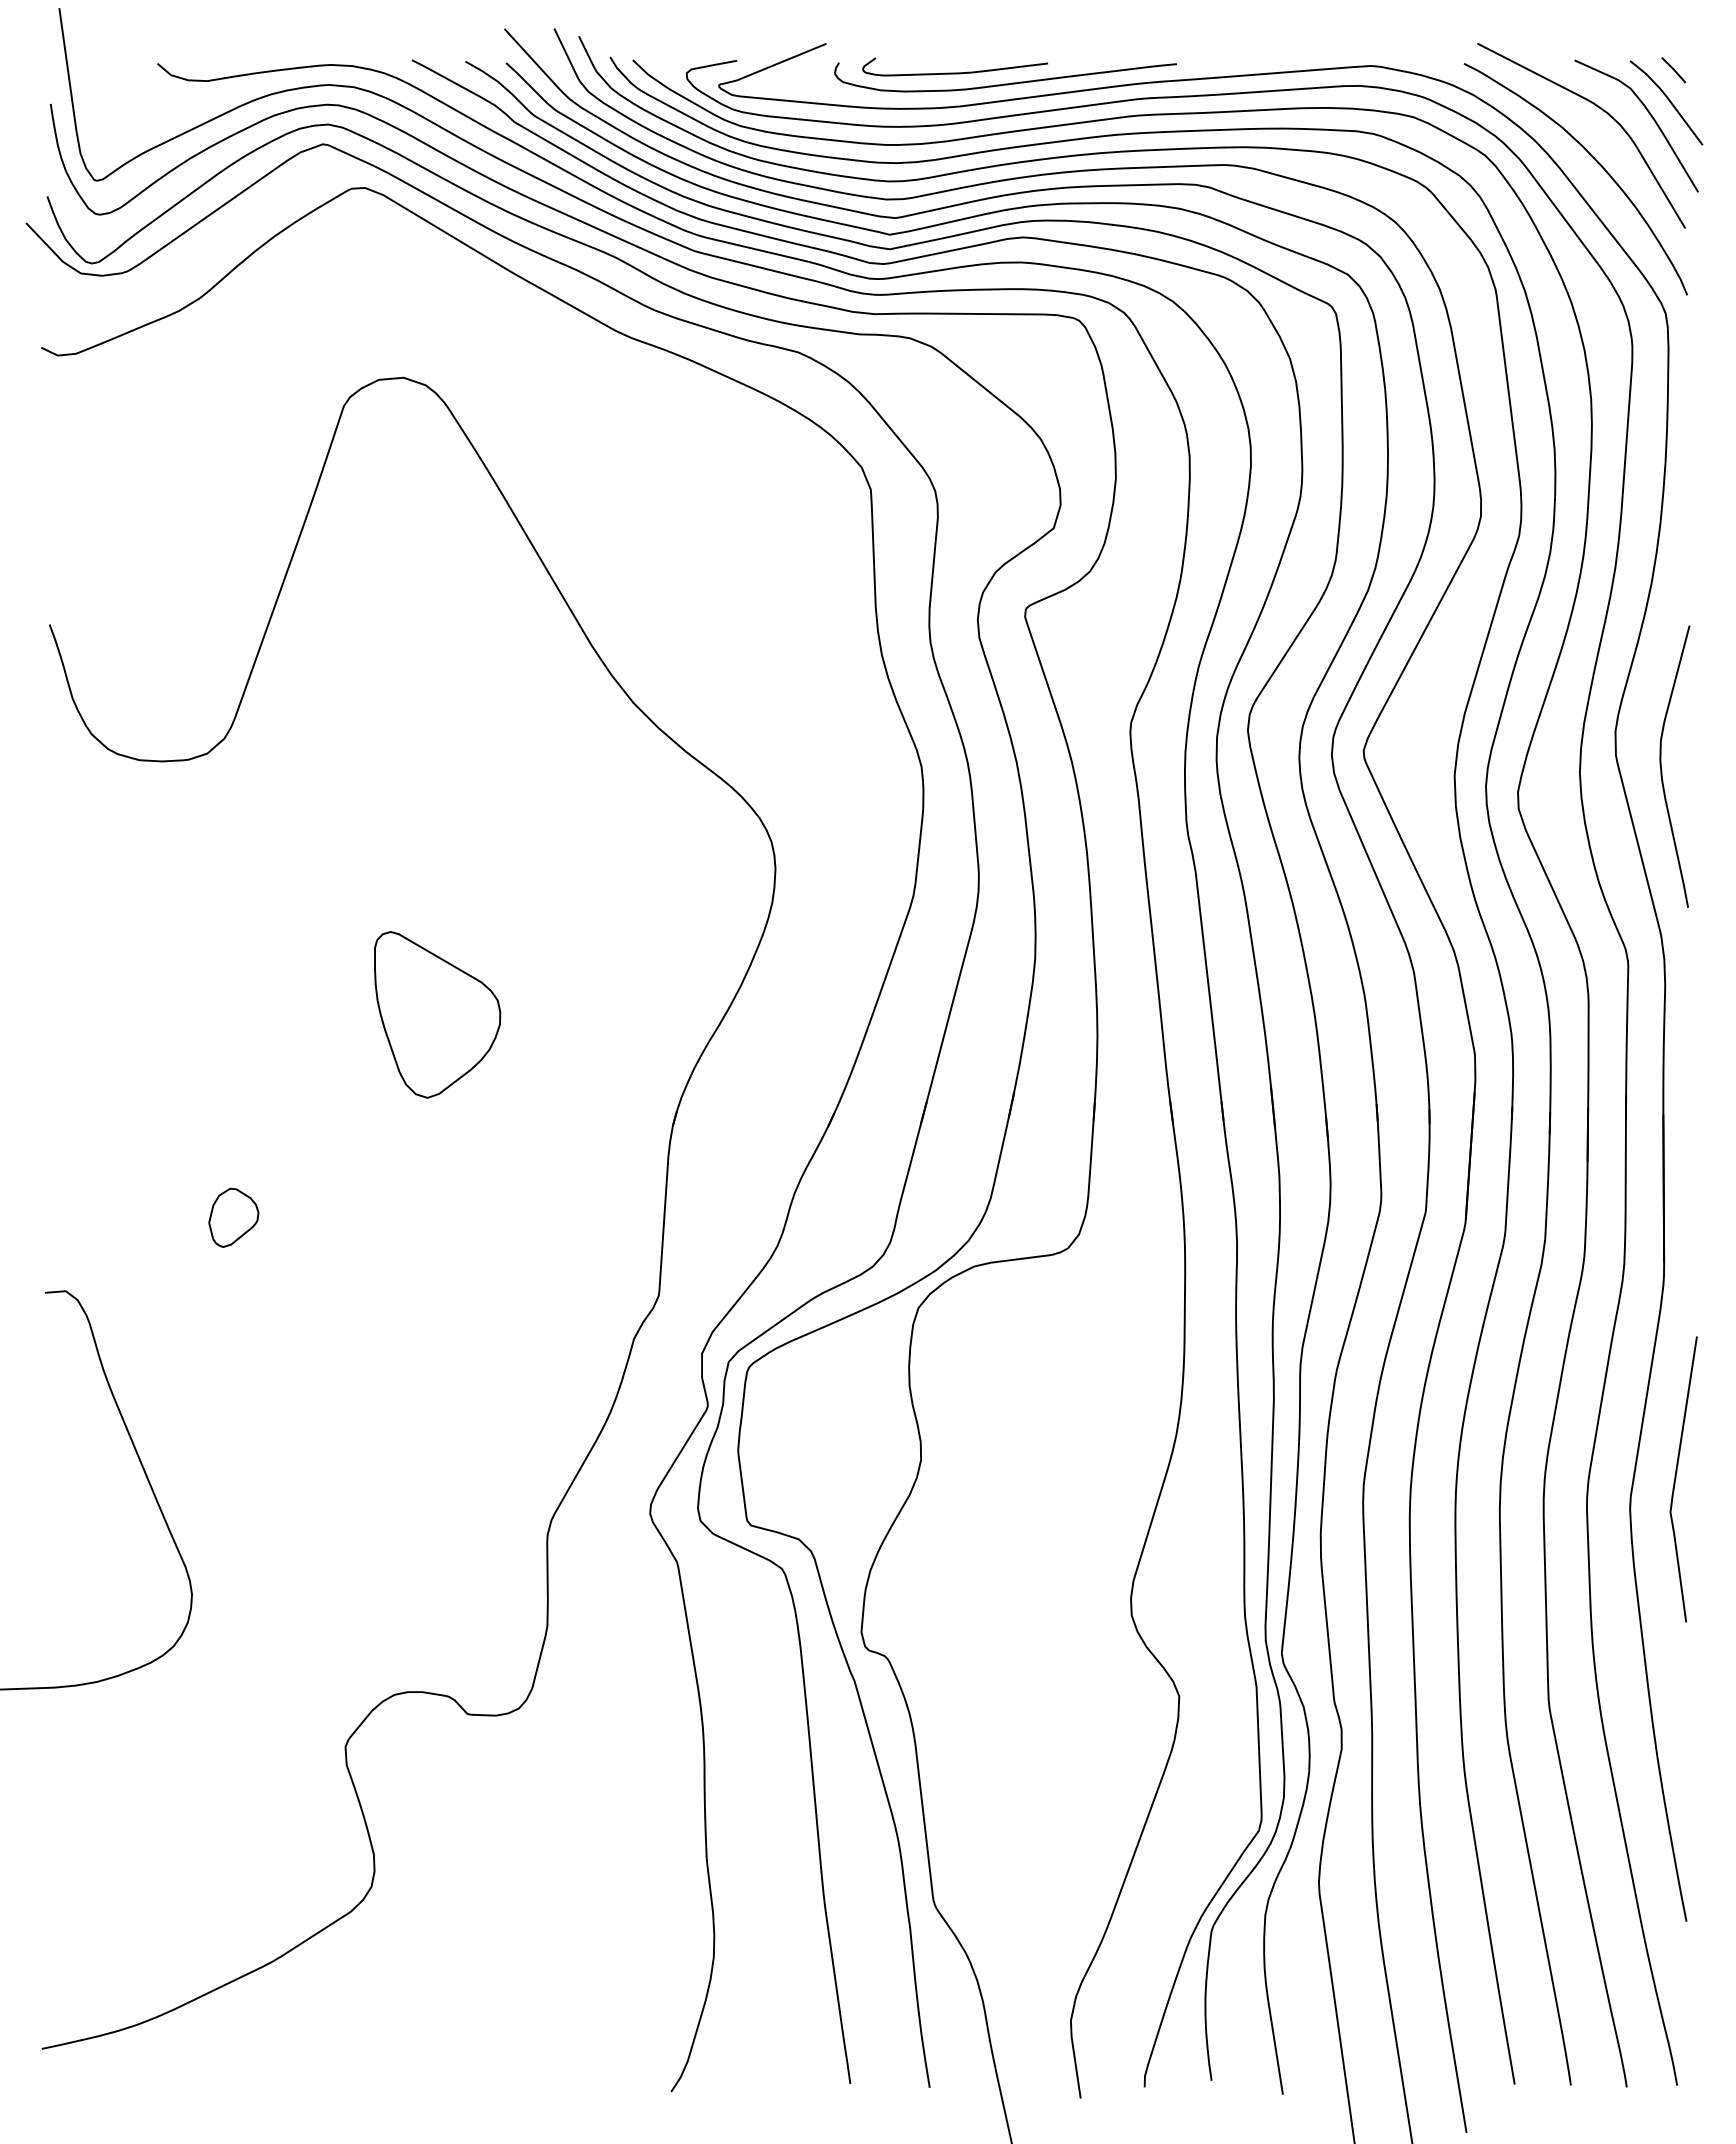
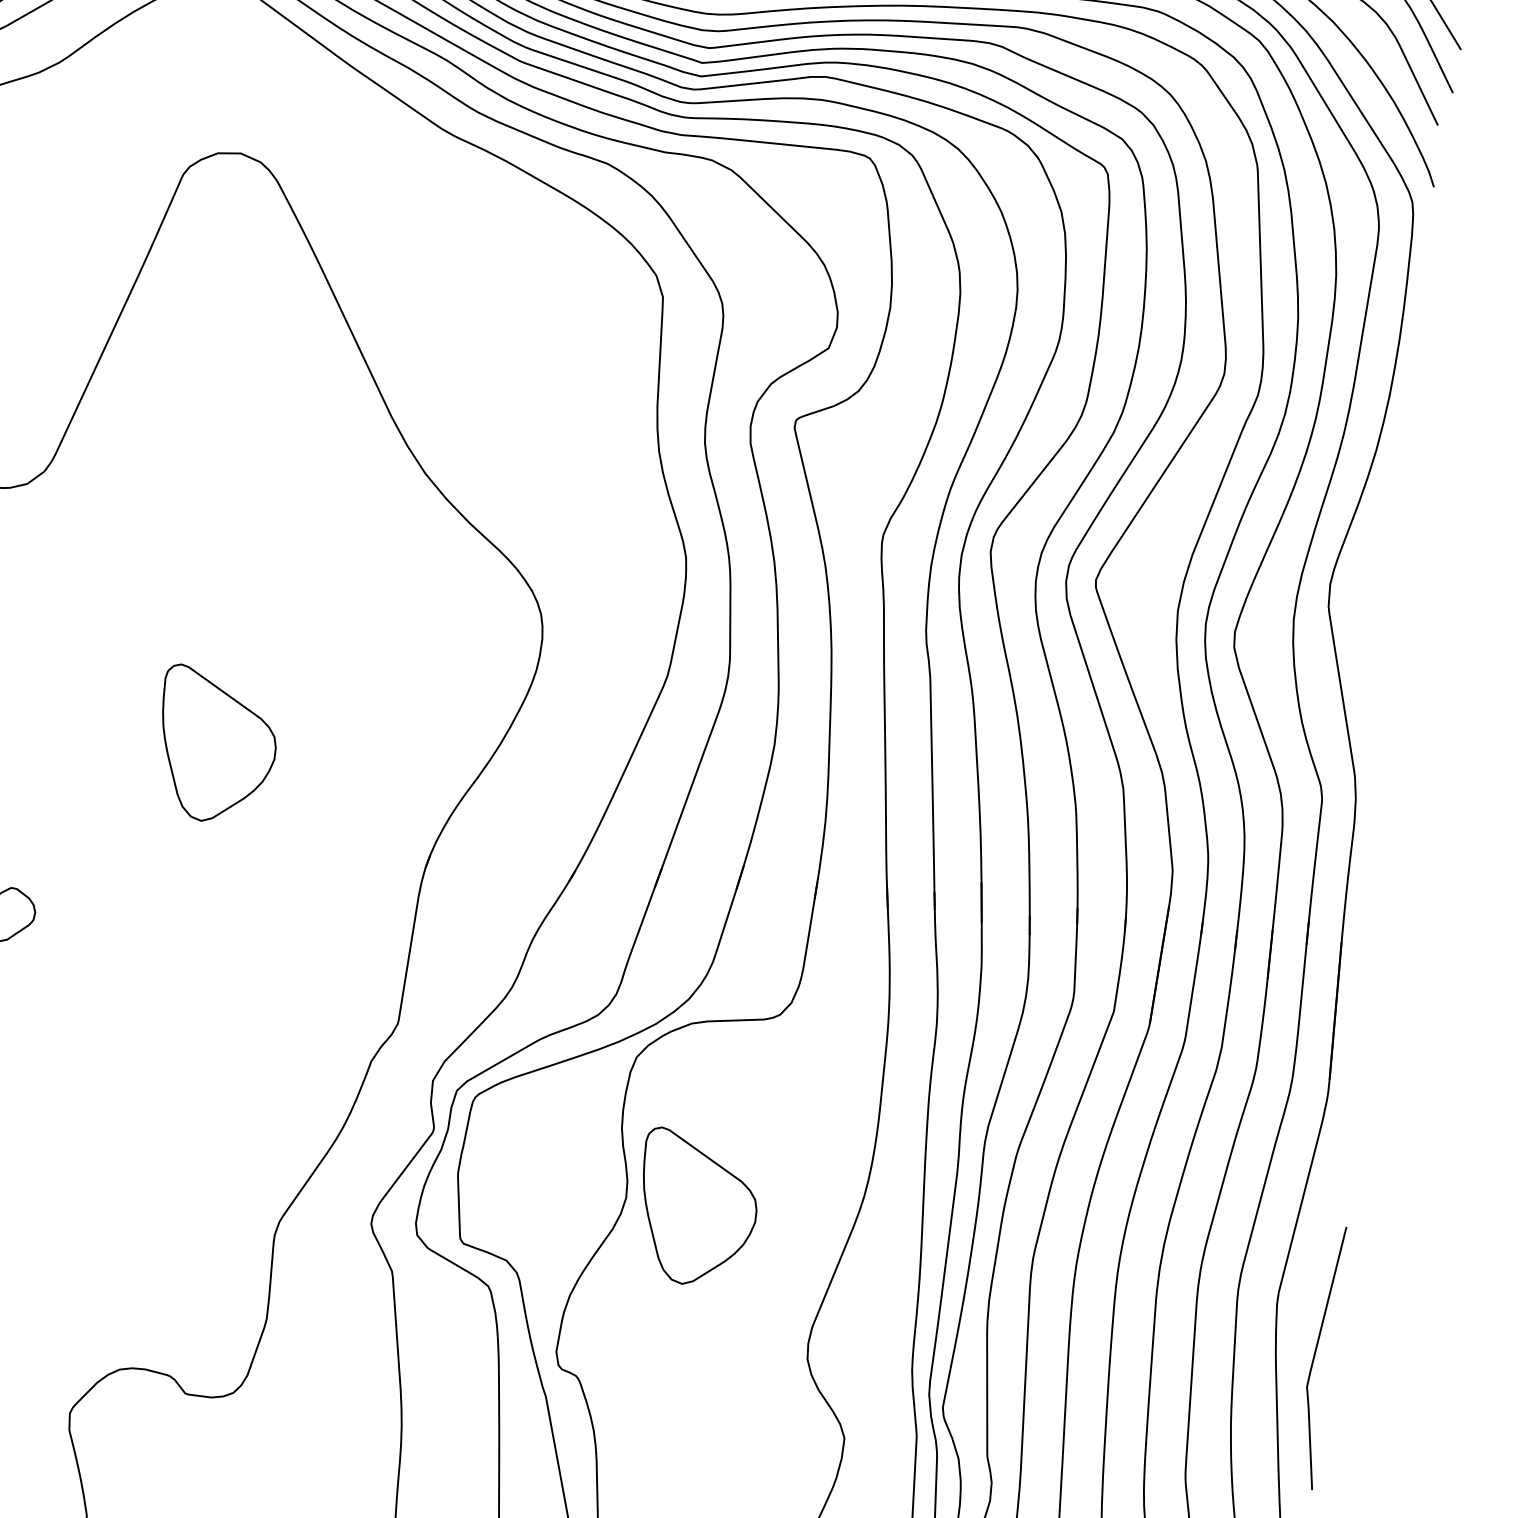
curve: (1662, 770) -> (1370, 624), removed
part: (999, 1463) -> (698, 1207), added
curve: (1676, 1478) -> (1315, 1356), moved

